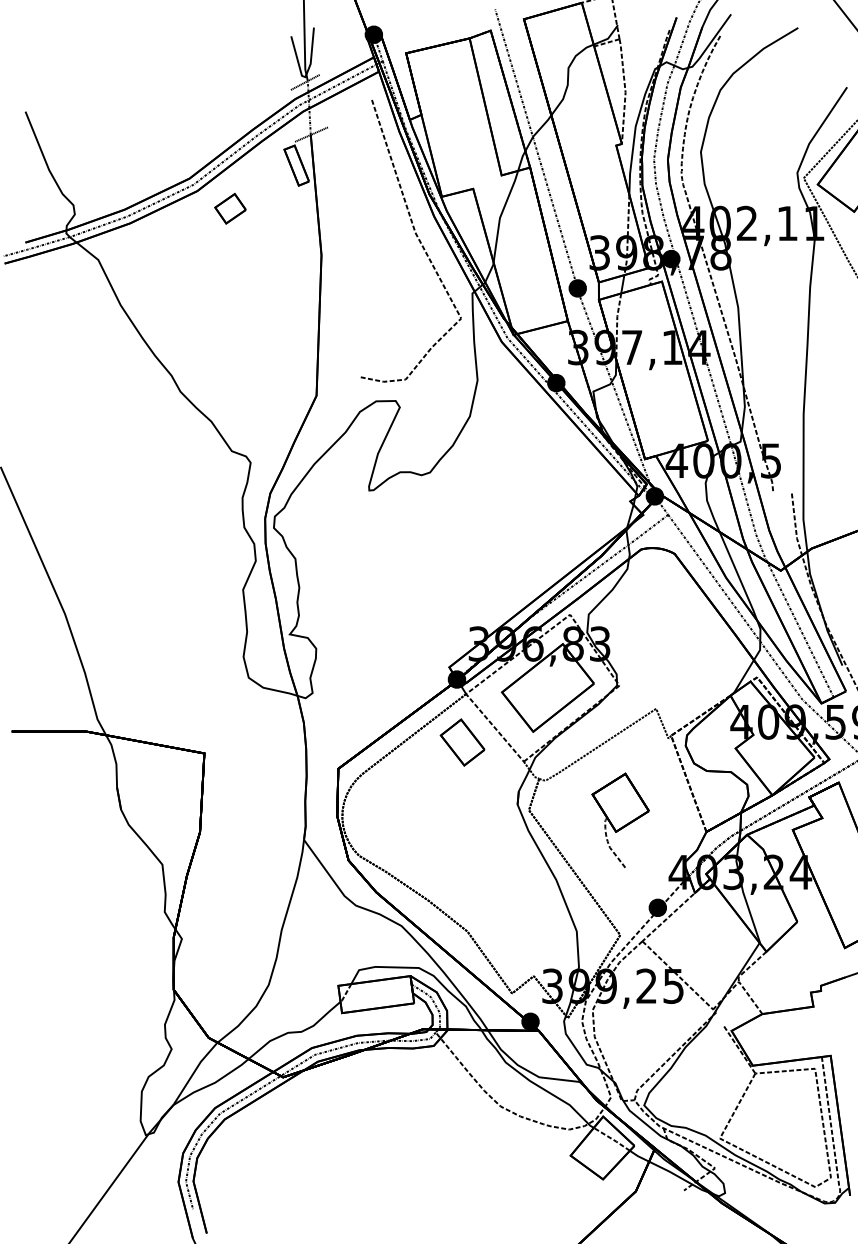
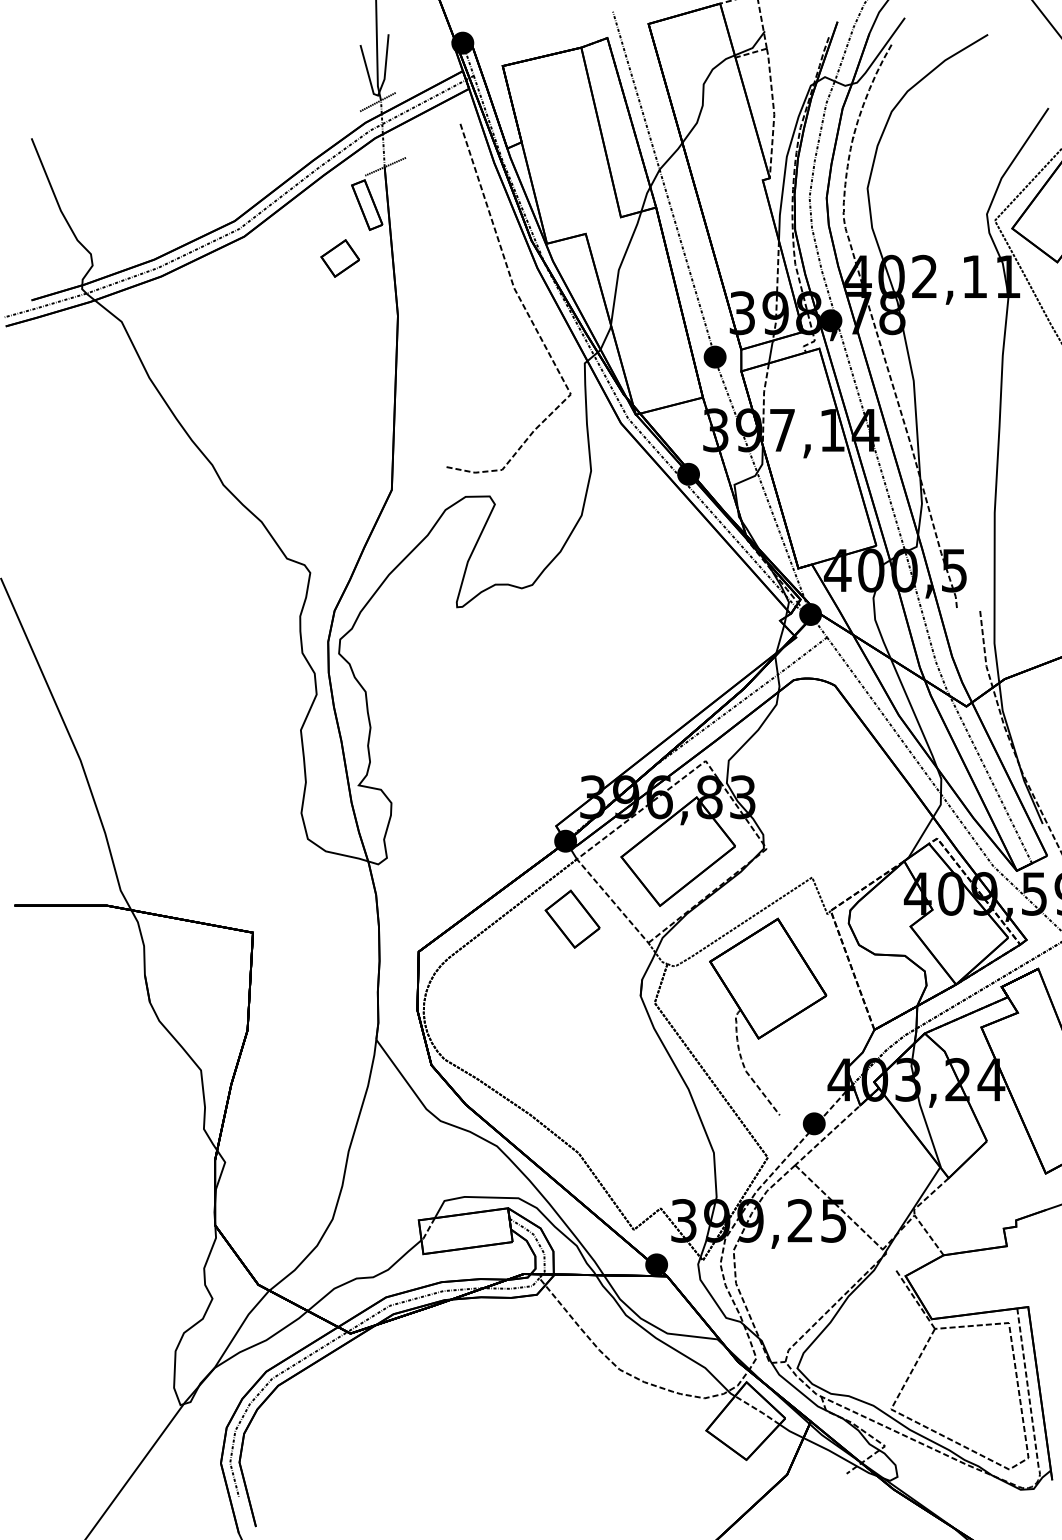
part: (229, 208) -> (339, 258), moved
part: (620, 821) -> (768, 1016), size x1.67

